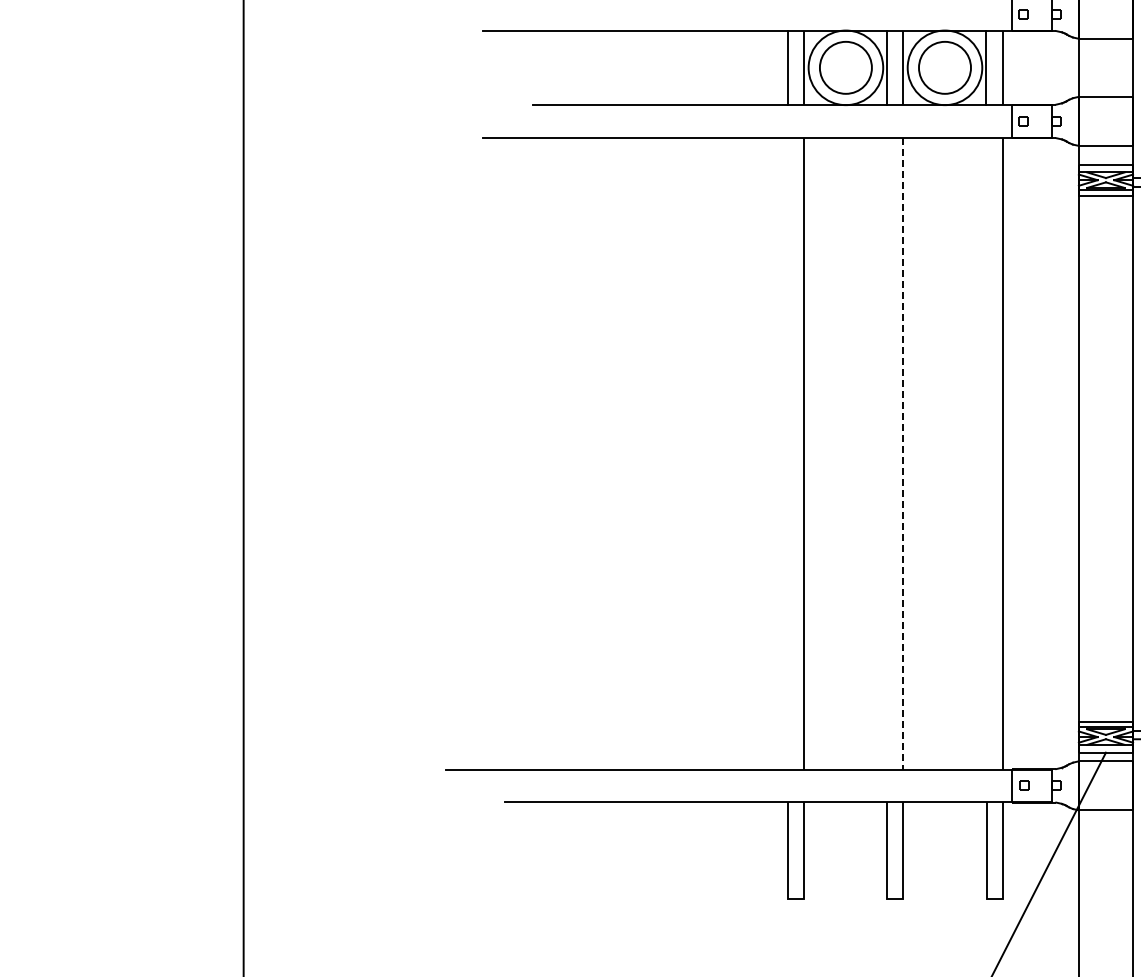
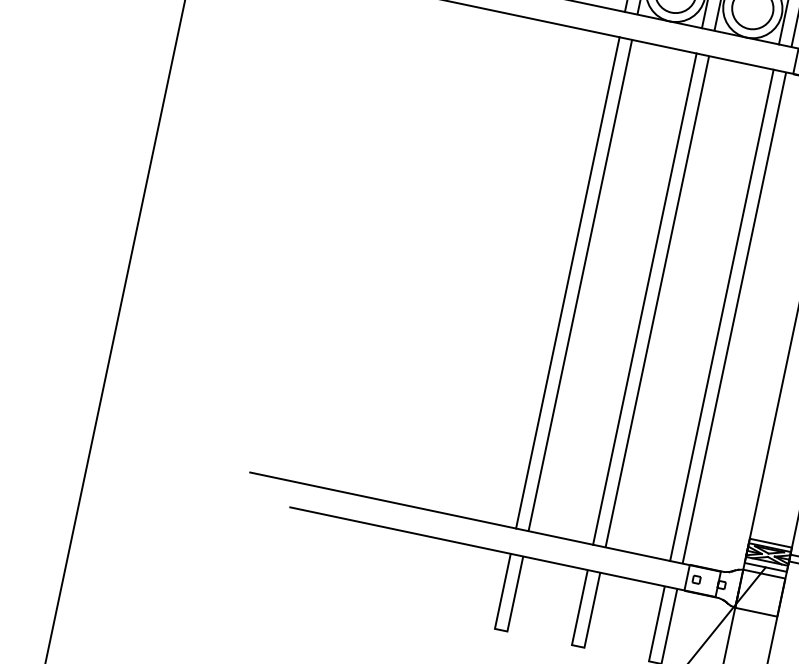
line: (788, 453) -> (567, 282), added
line: (887, 453) -> (644, 299), added
line: (903, 453) -> (657, 301), dashed -> solid
line: (986, 453) -> (721, 315), added

